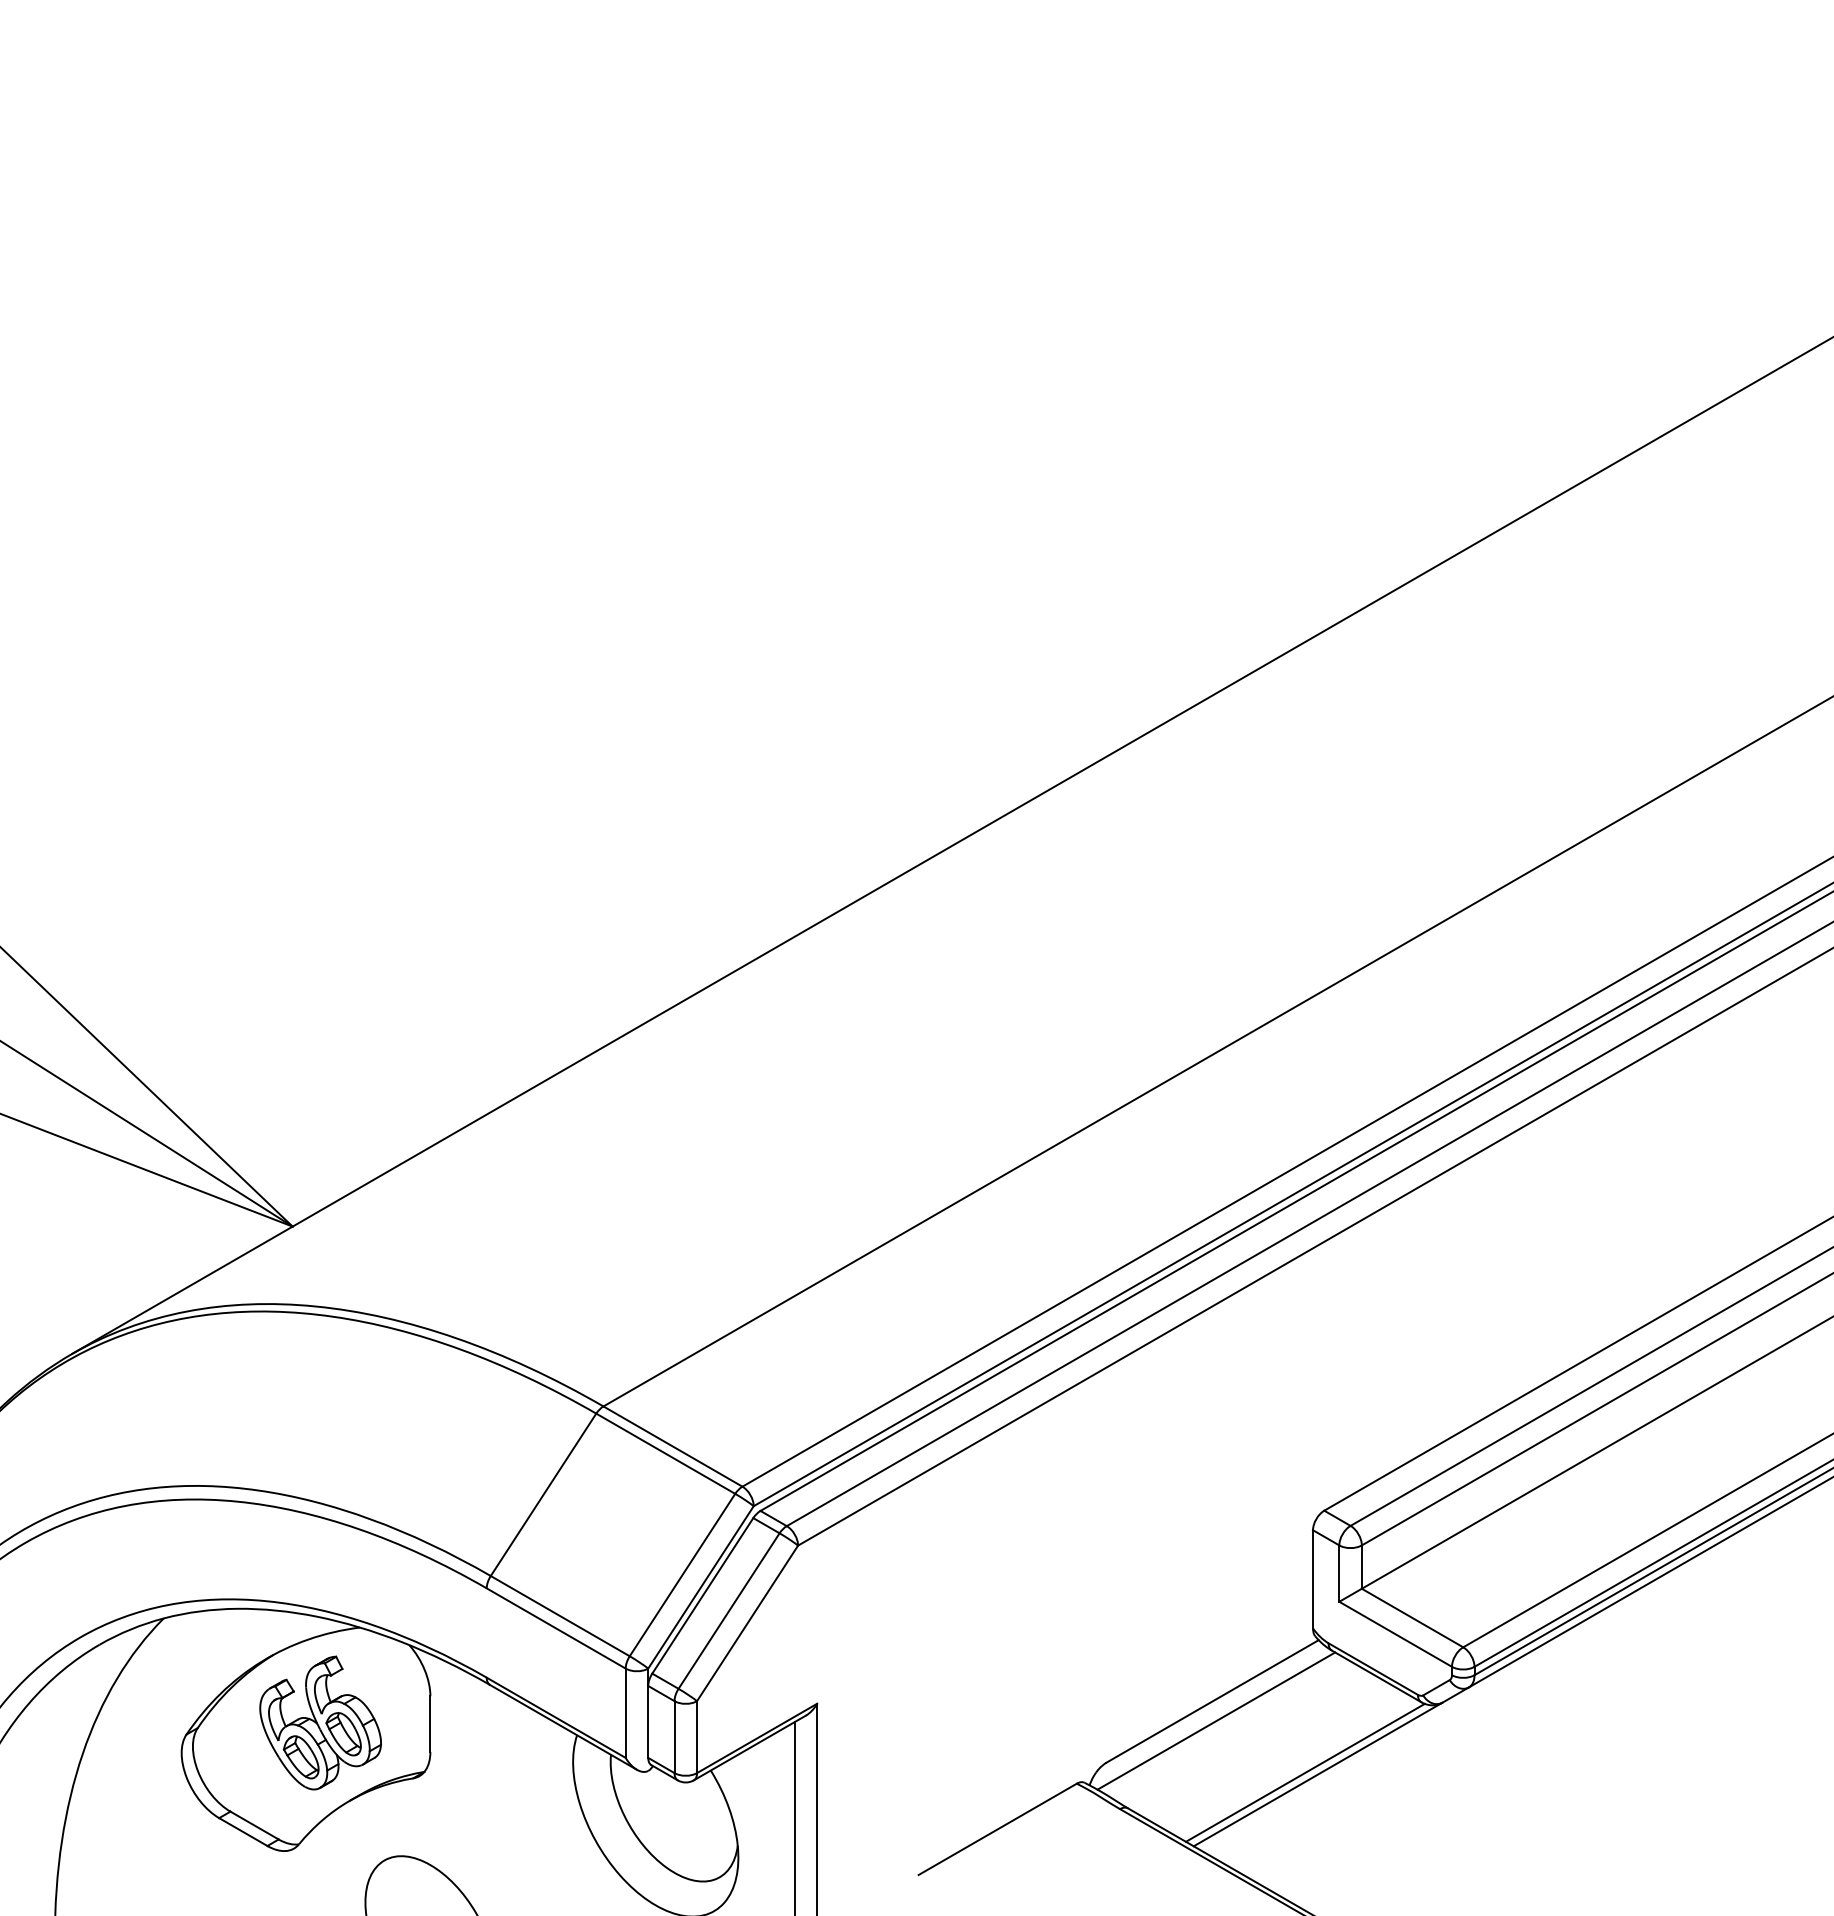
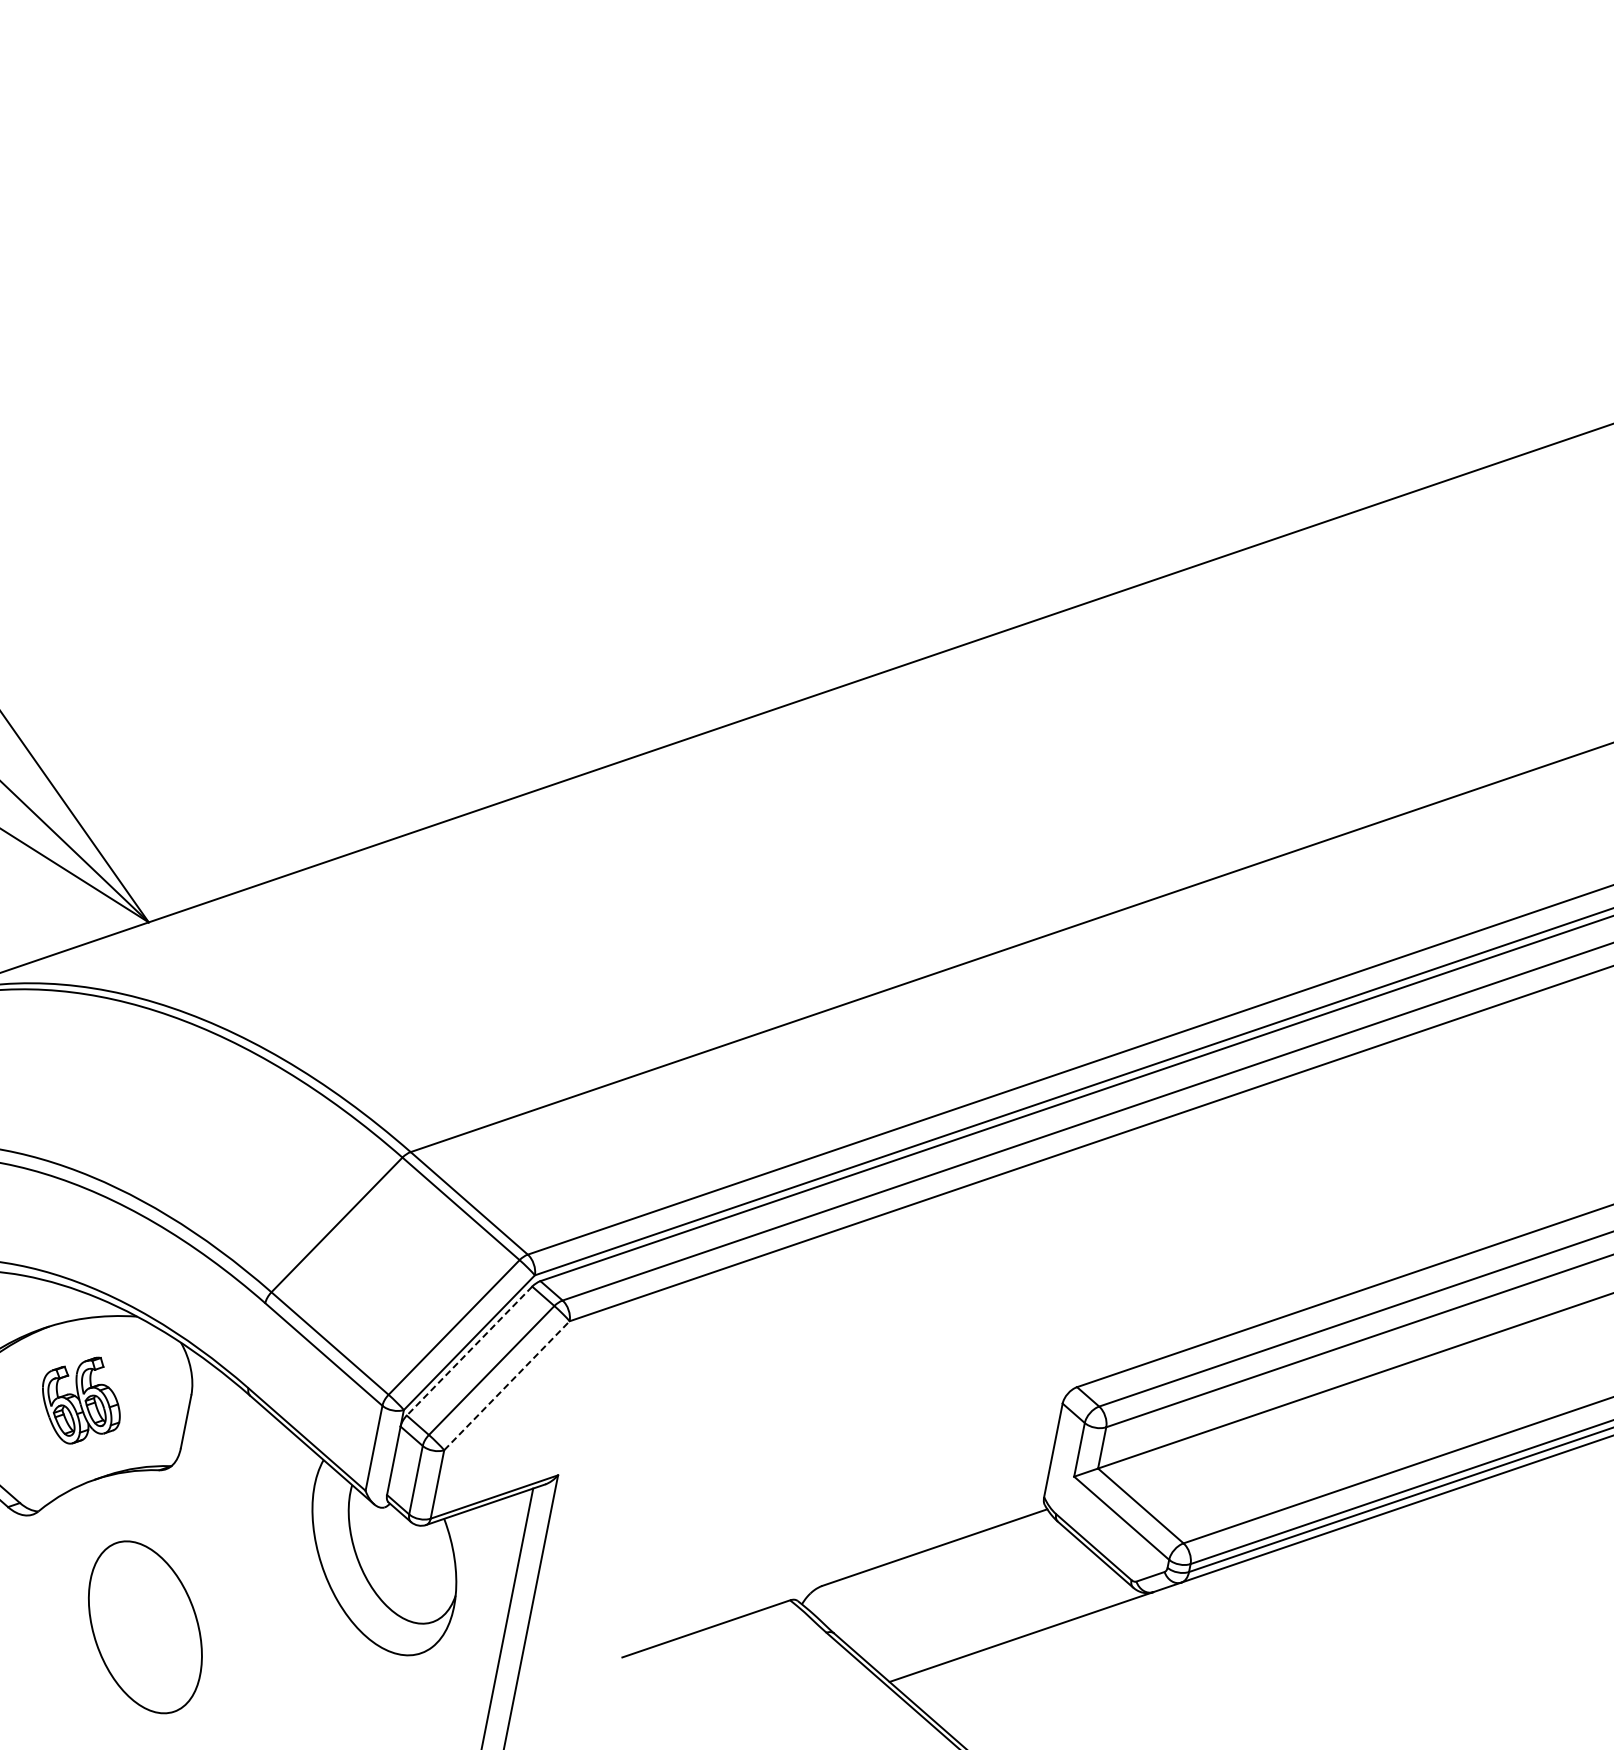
line: (702, 1595) -> (469, 1350), solid -> dashed
line: (747, 1623) -> (506, 1385), solid -> dashed
line: (1216, 1720) -> (934, 1566), removed
part: (320, 1722) -> (81, 1399), size x0.7
line: (1304, 1772) -> (1008, 1632), removed

